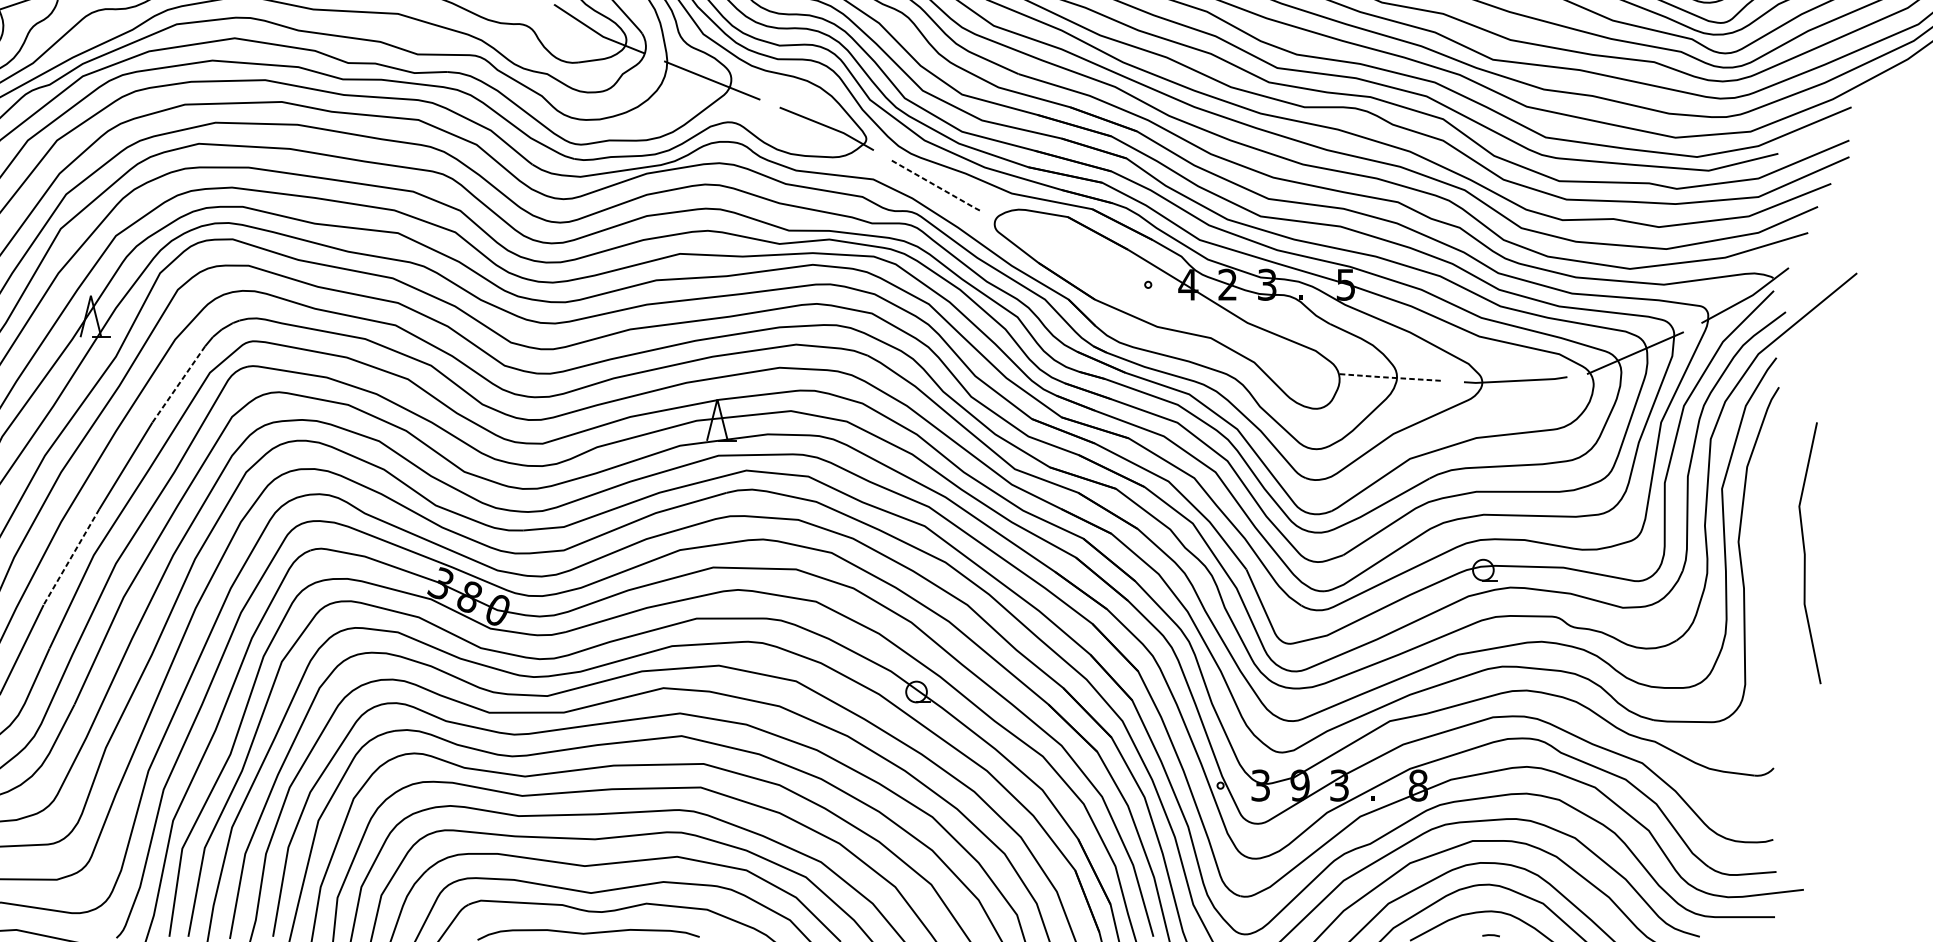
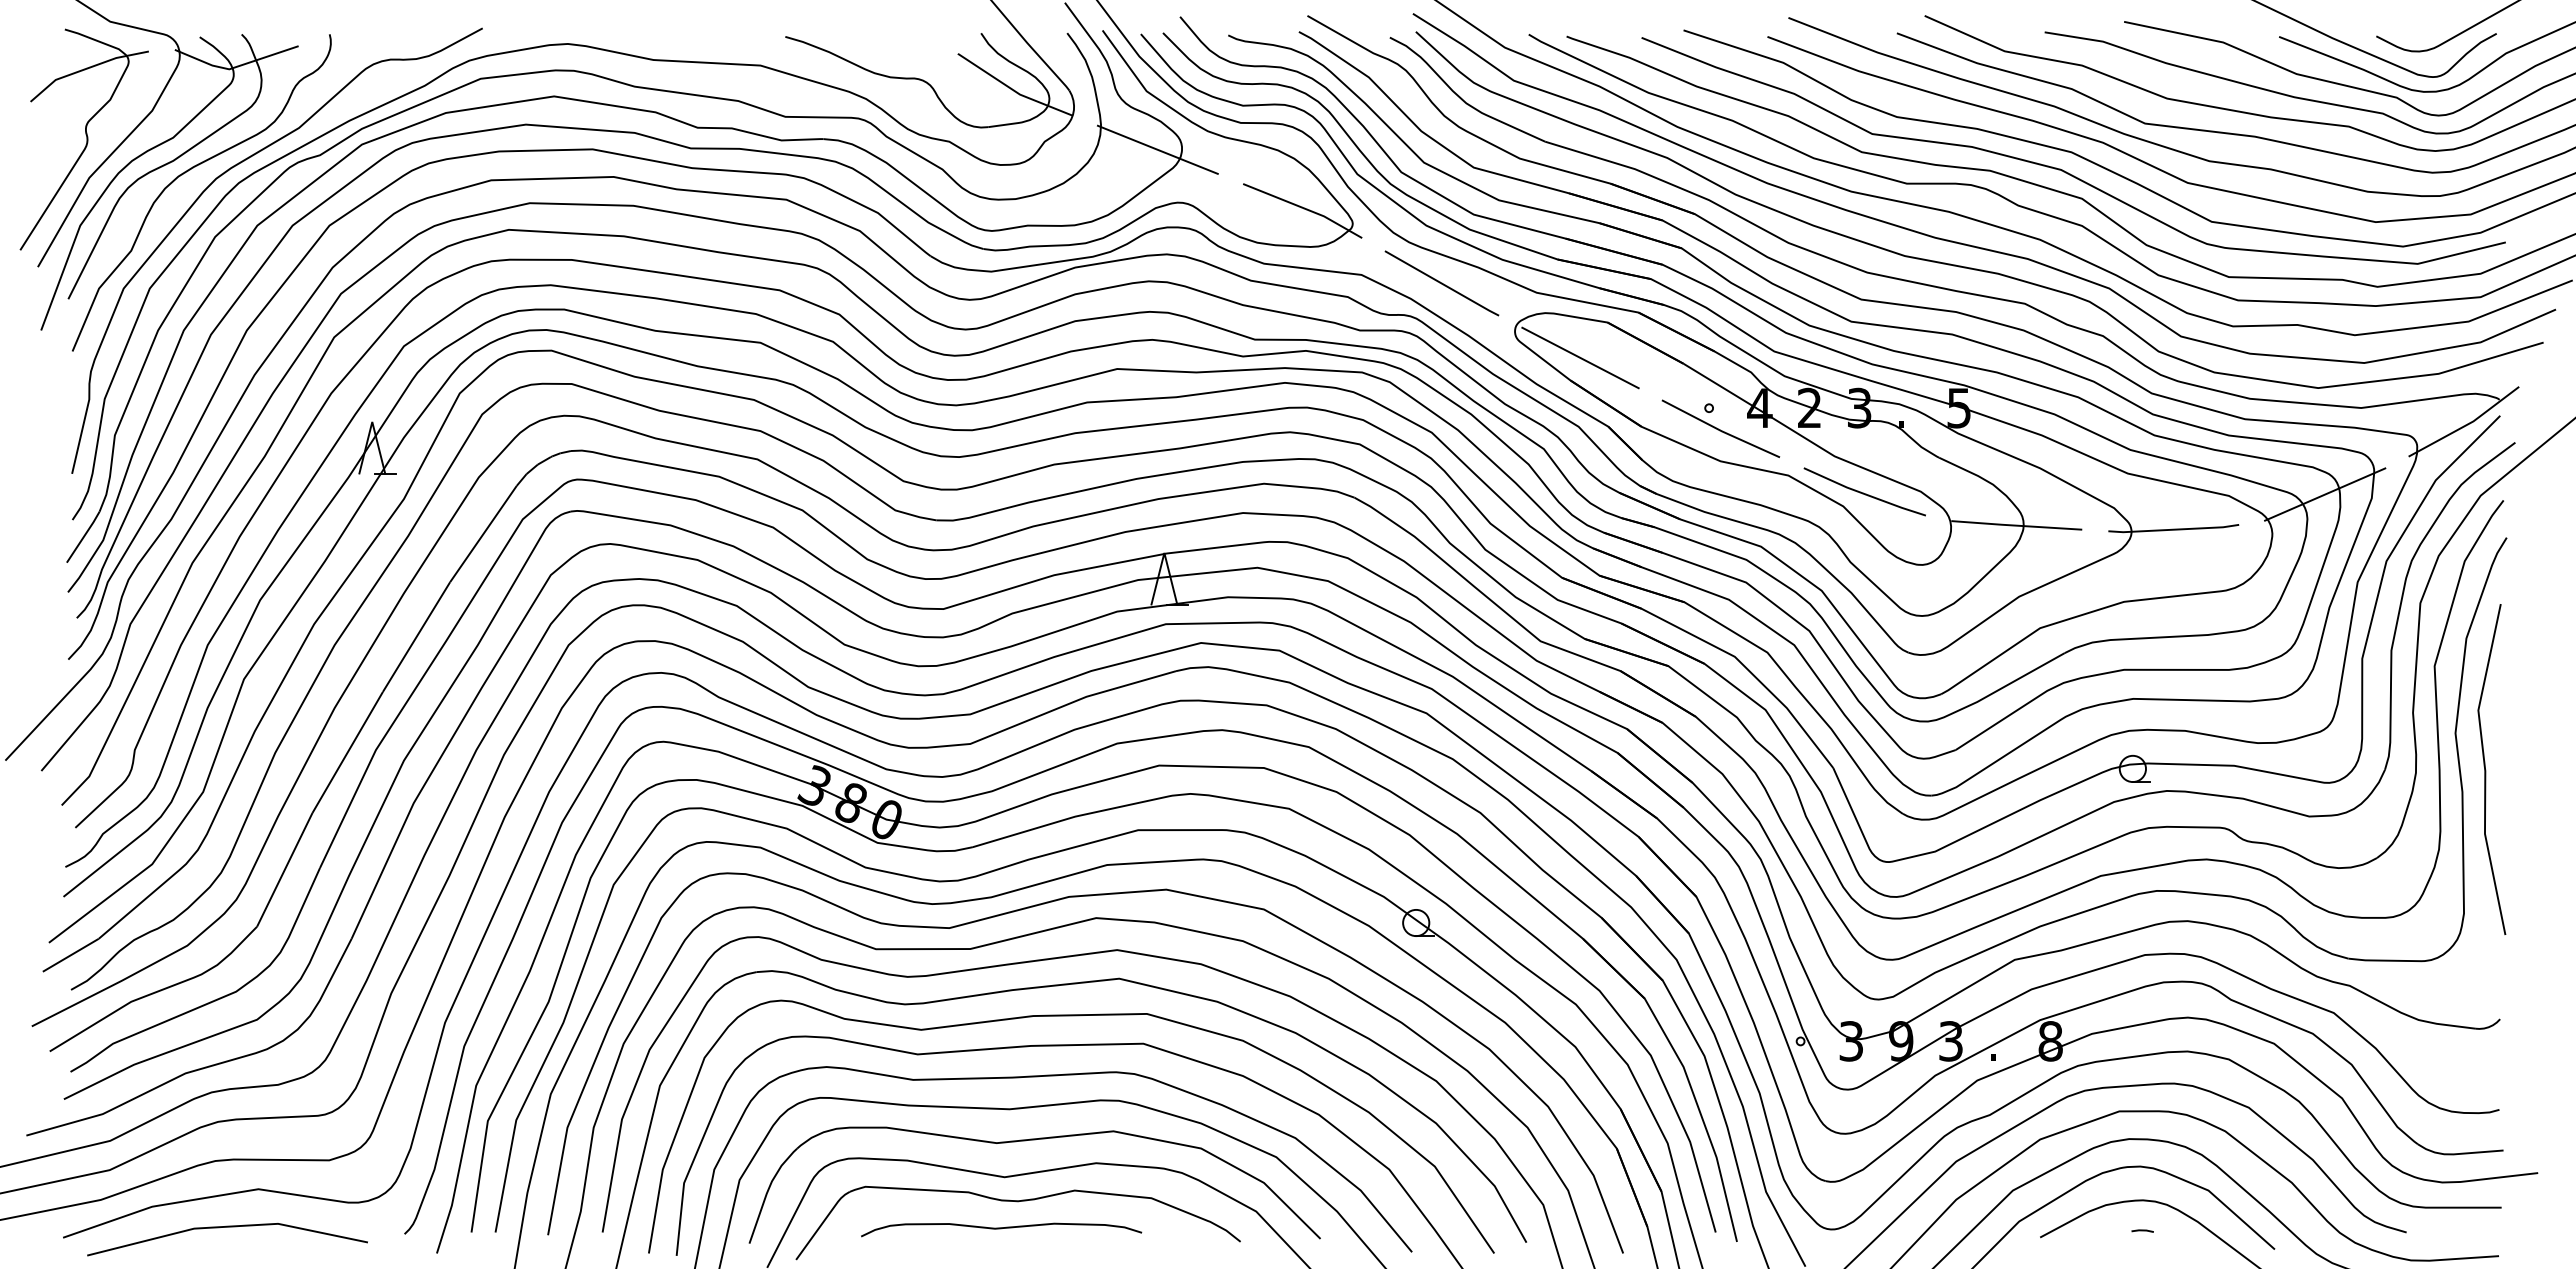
line: (937, 187) -> (1442, 284), dashed -> solid
line: (1046, 244) -> (1580, 357), added
line: (1157, 301) -> (1720, 429), added
line: (1270, 351) -> (1863, 492), added
line: (1391, 377) -> (2016, 525), dashed -> solid
line: (178, 384) -> (483, 534), dashed -> solid
line: (1805, 554) -> (2486, 770), moved
line: (71, 557) -> (347, 752), dashed -> solid

